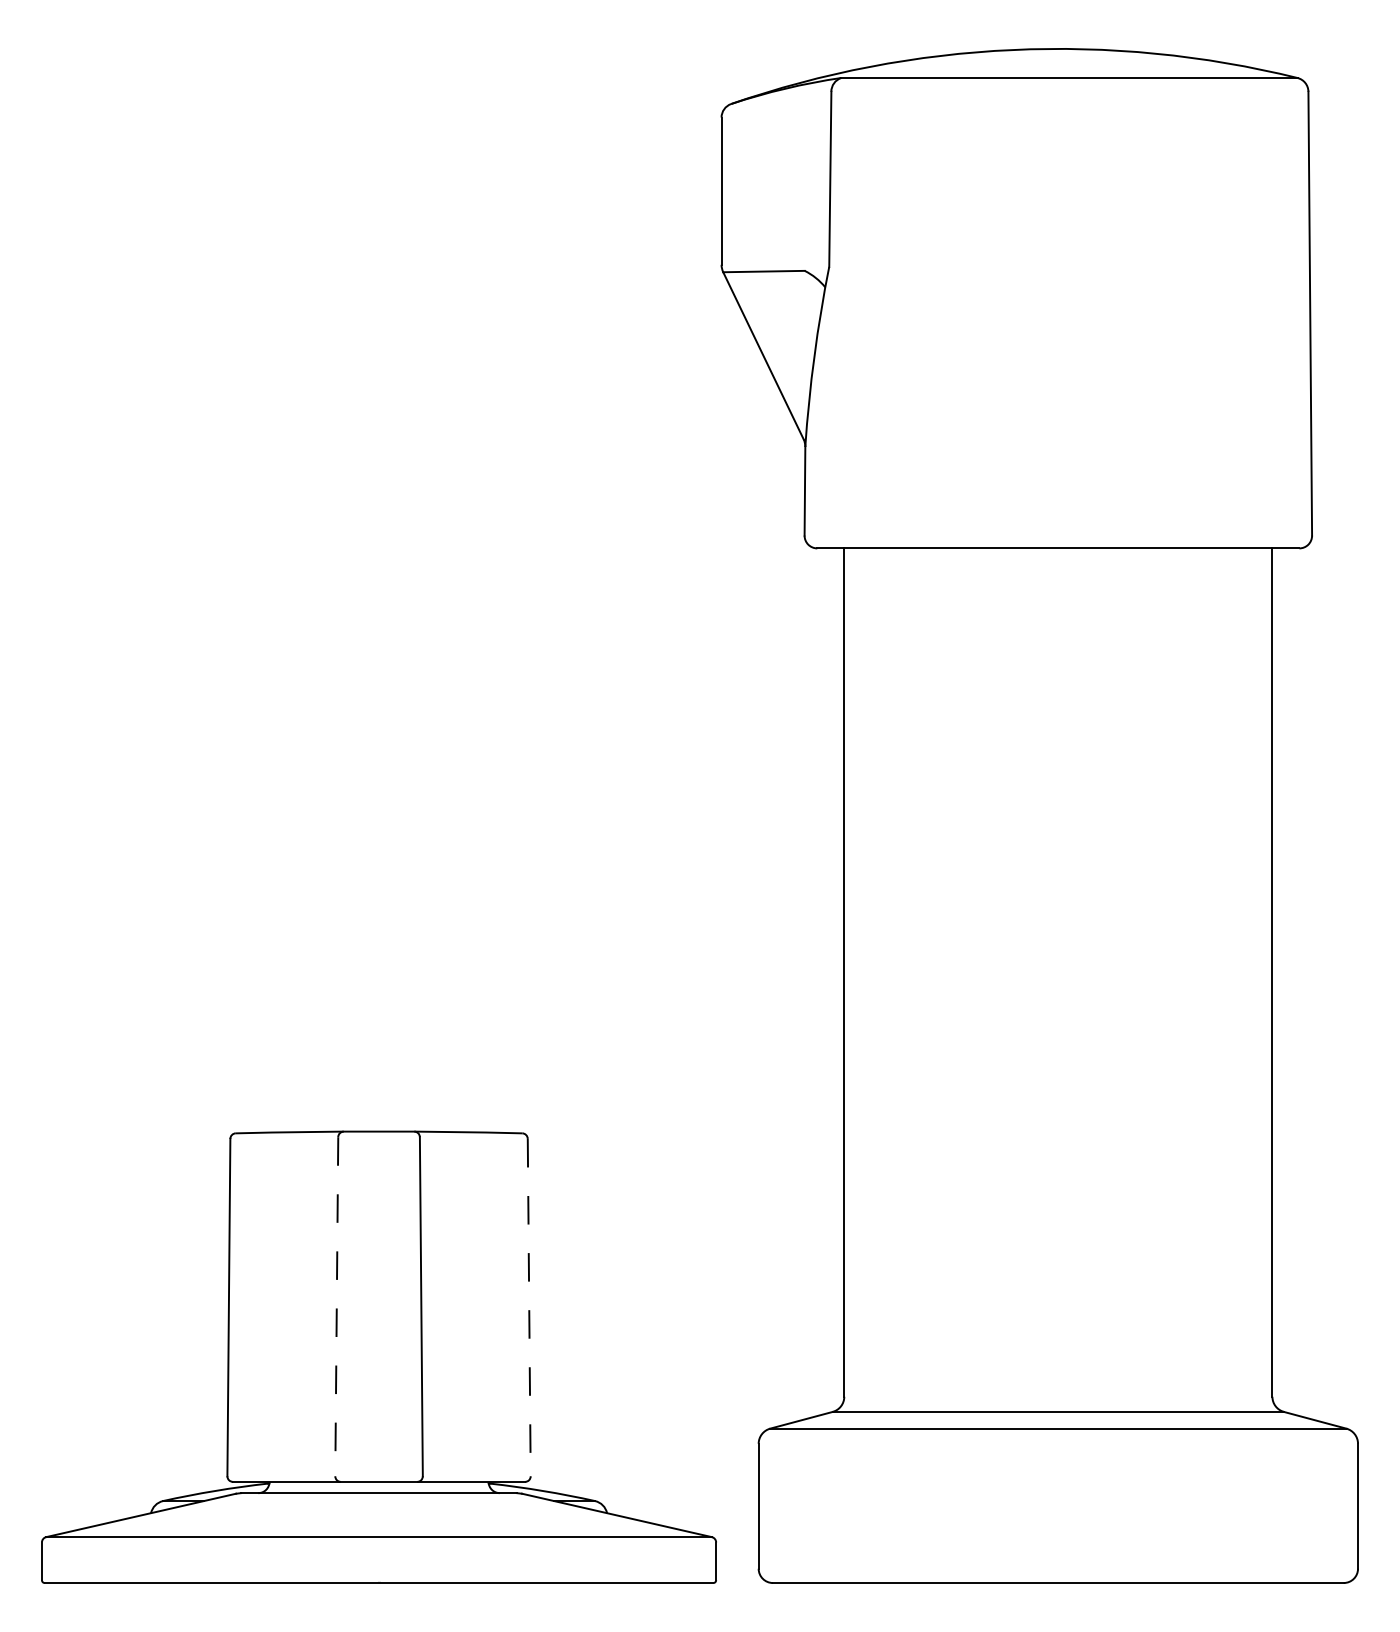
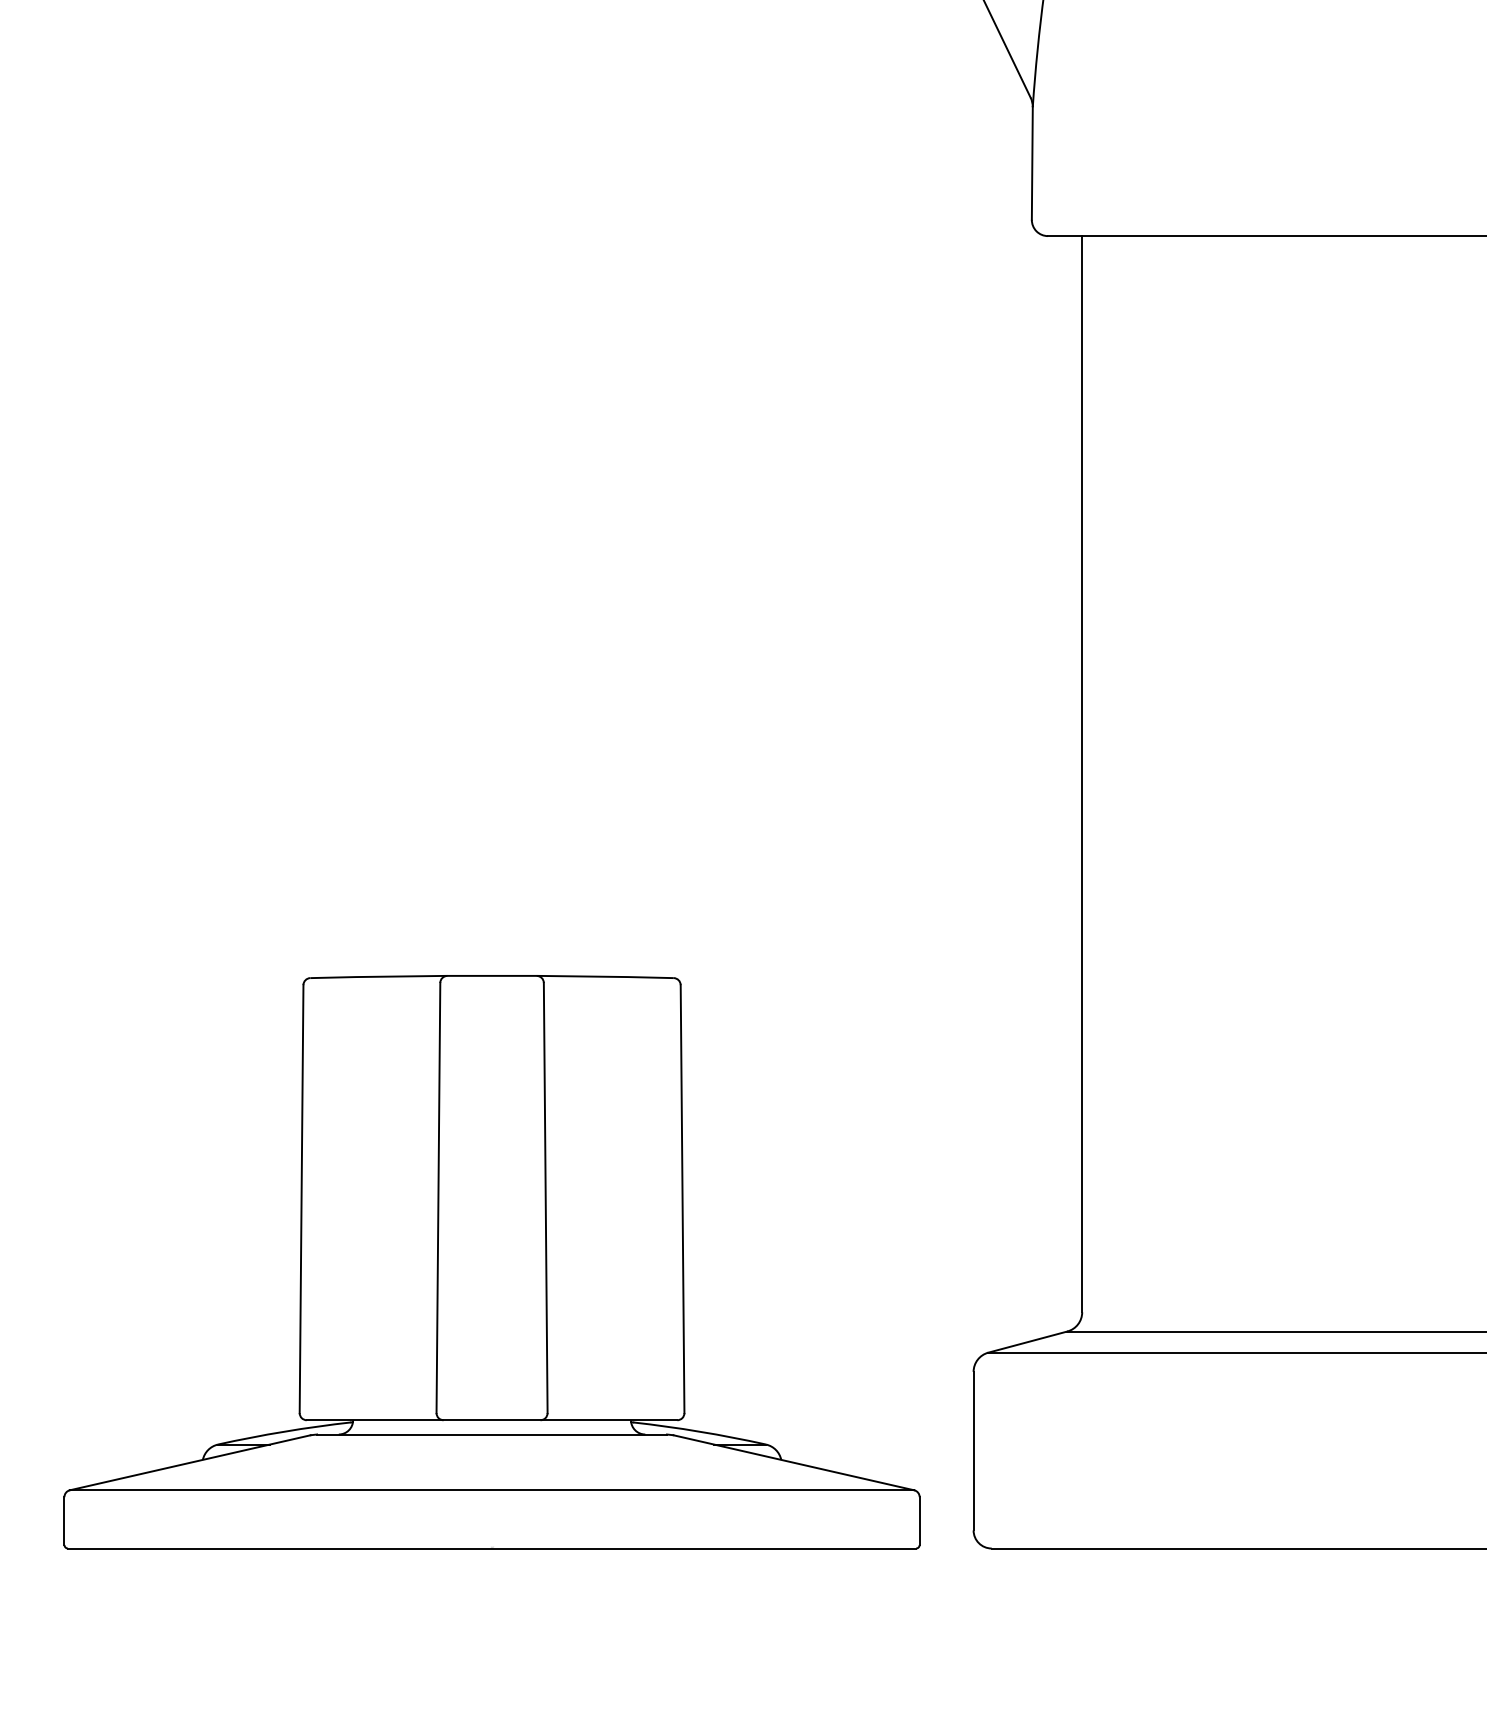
line: (336, 1306) -> (438, 1197), dashed -> solid
line: (529, 1307) -> (682, 1199), dashed -> solid

